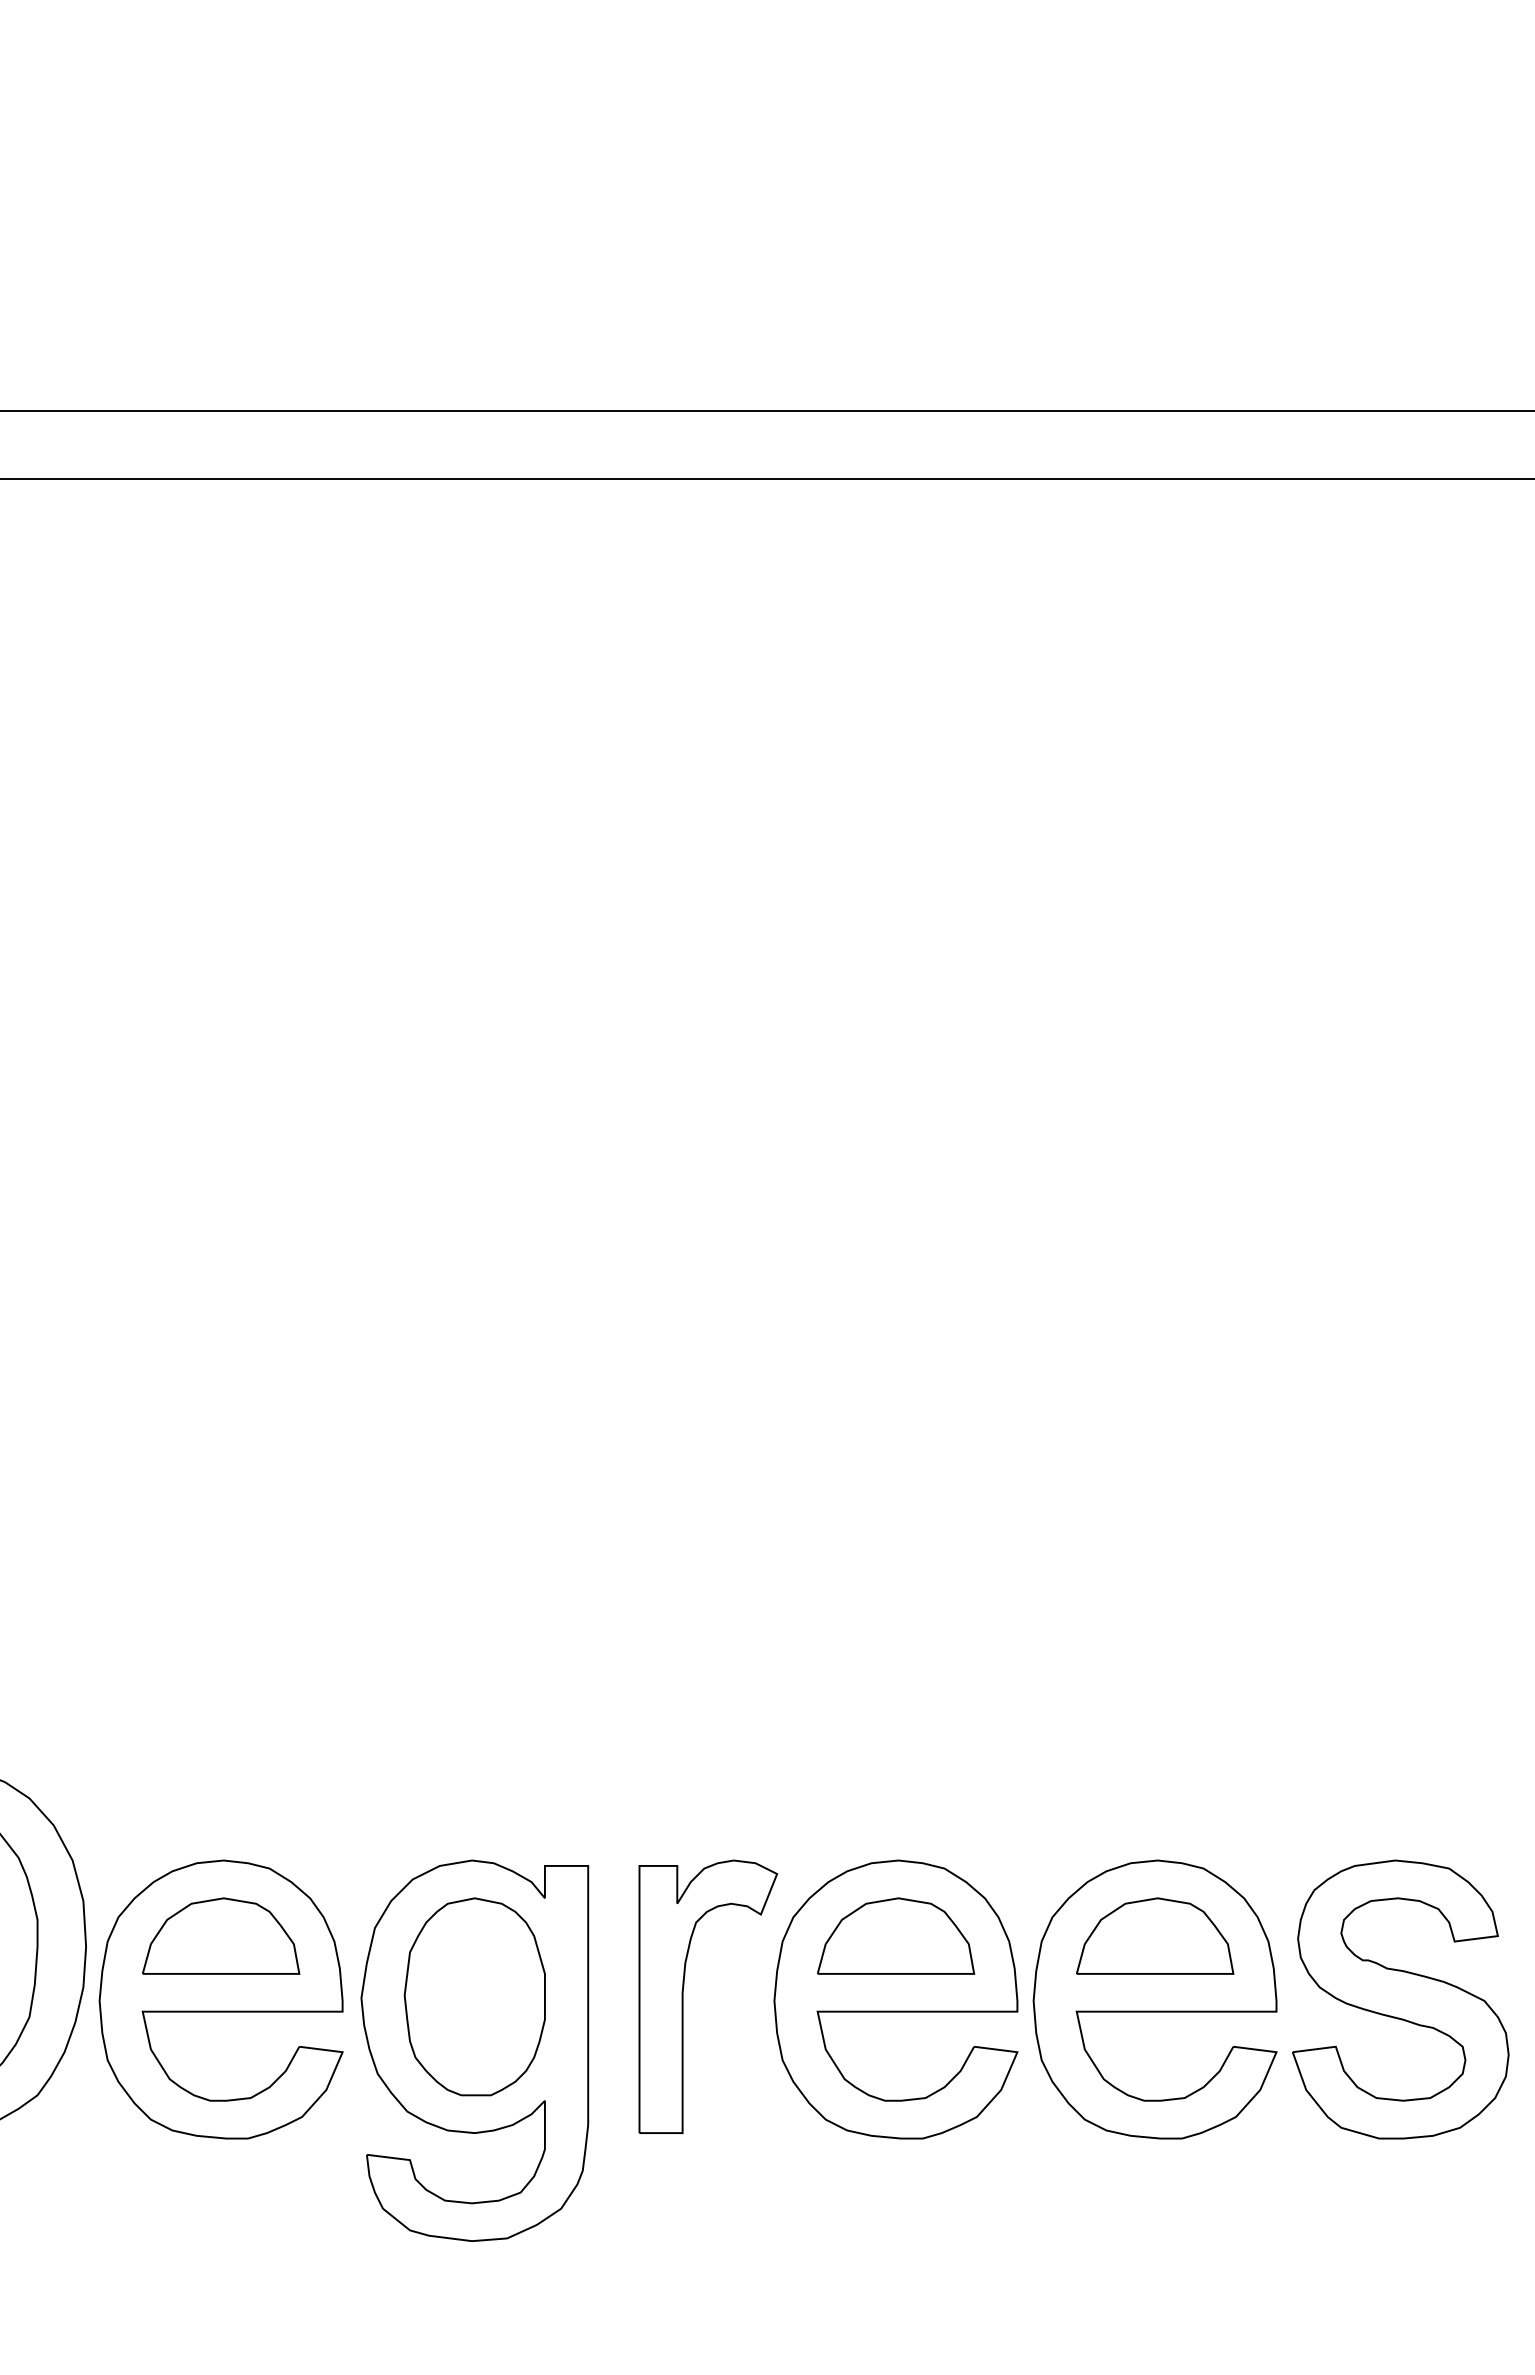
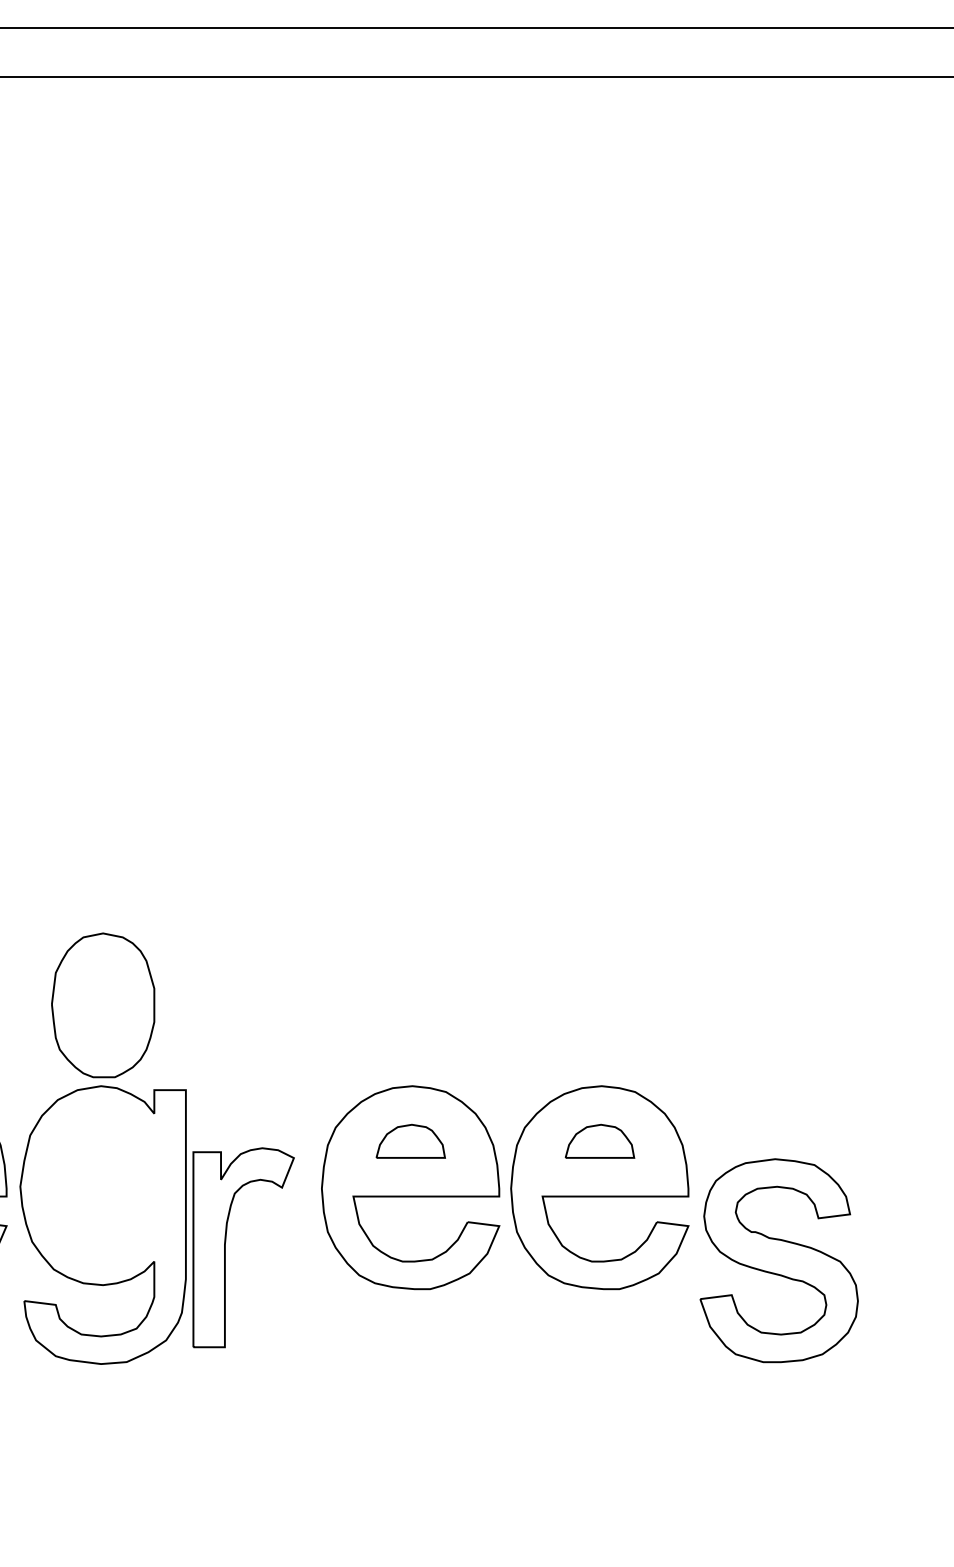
part: (896, 1935) -> (411, 1140), size x0.6
part: (1155, 1935) -> (600, 1140), size x0.6
part: (474, 1996) -> (102, 1005), moved
part: (683, 1996) -> (225, 1247), moved
part: (1400, 1999) -> (778, 1260), moved

